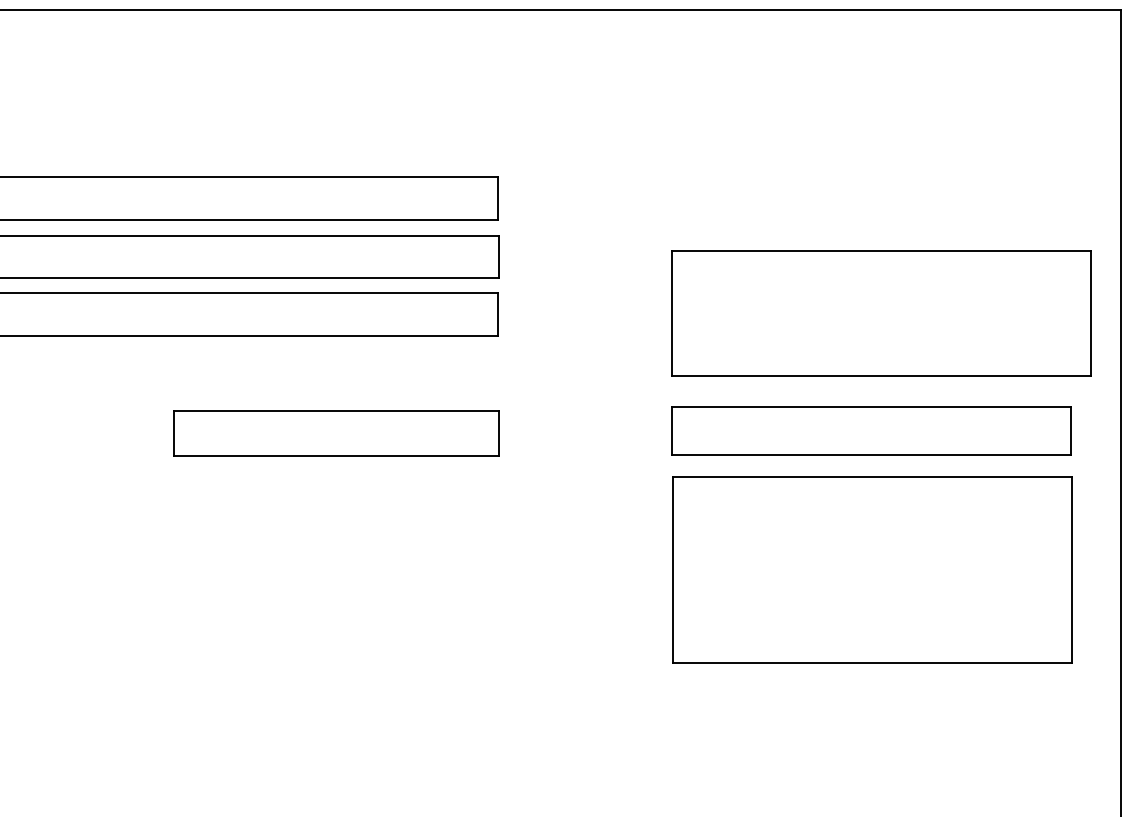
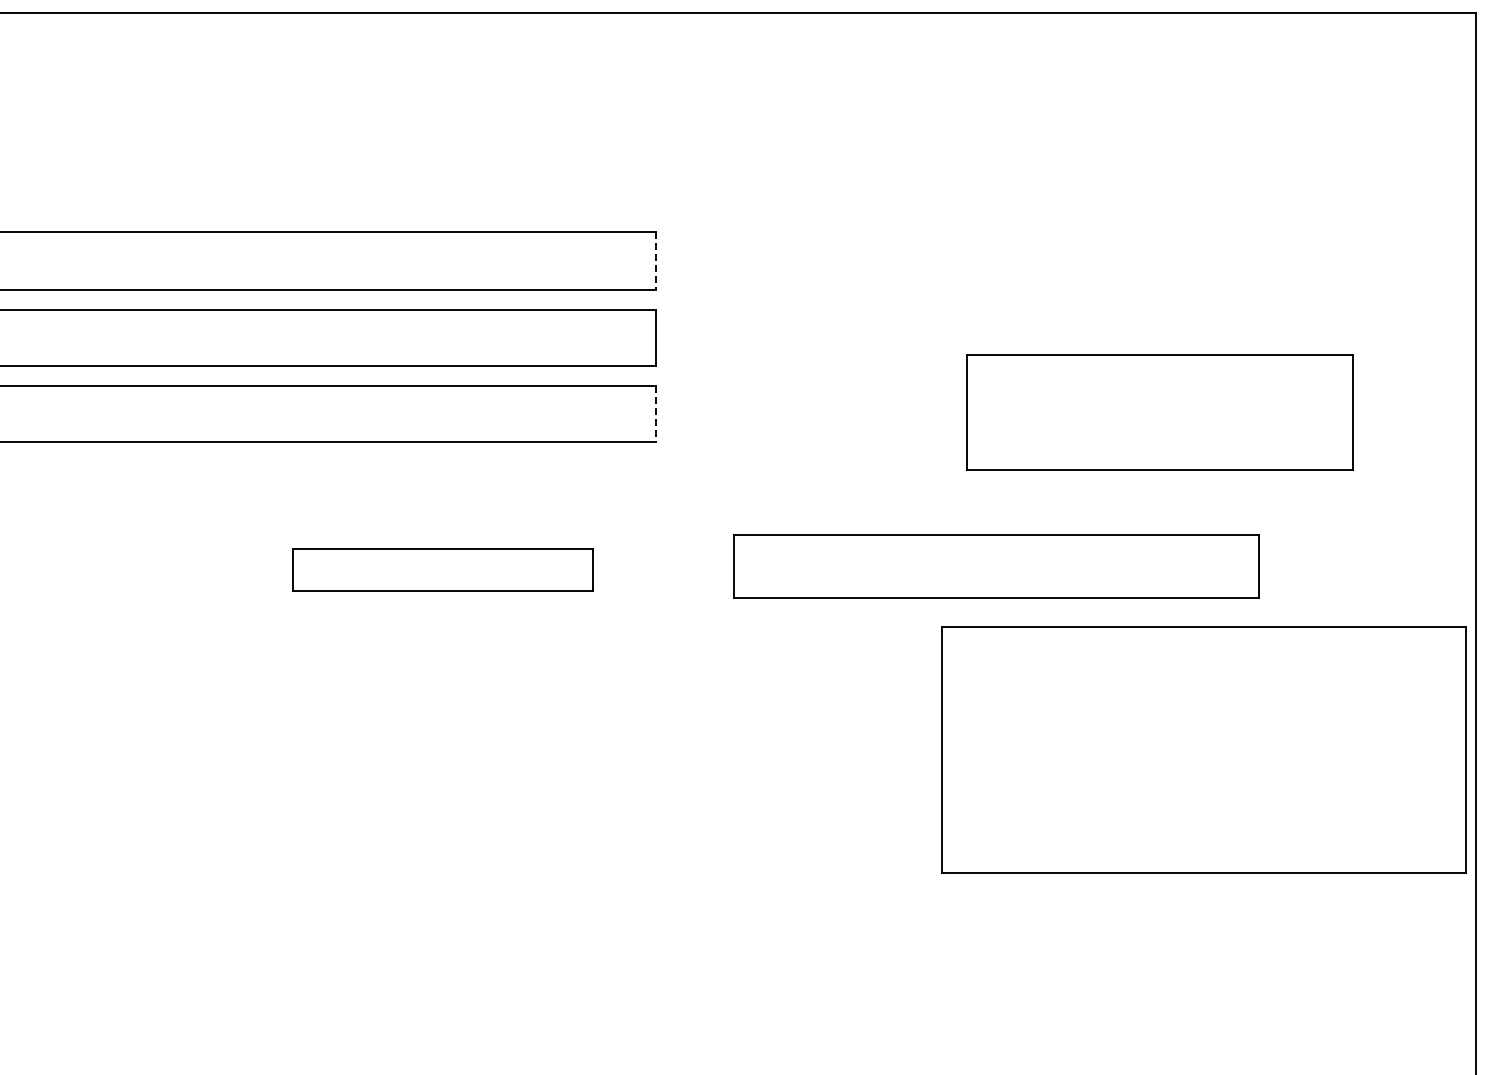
line: (498, 198) -> (655, 261), solid -> dashed
part: (881, 312) -> (1159, 411), size x0.7
line: (498, 315) -> (655, 414), solid -> dashed
part: (871, 430) -> (996, 566), moved
part: (336, 432) -> (442, 569), size x0.7
part: (871, 569) -> (1203, 749), moved

